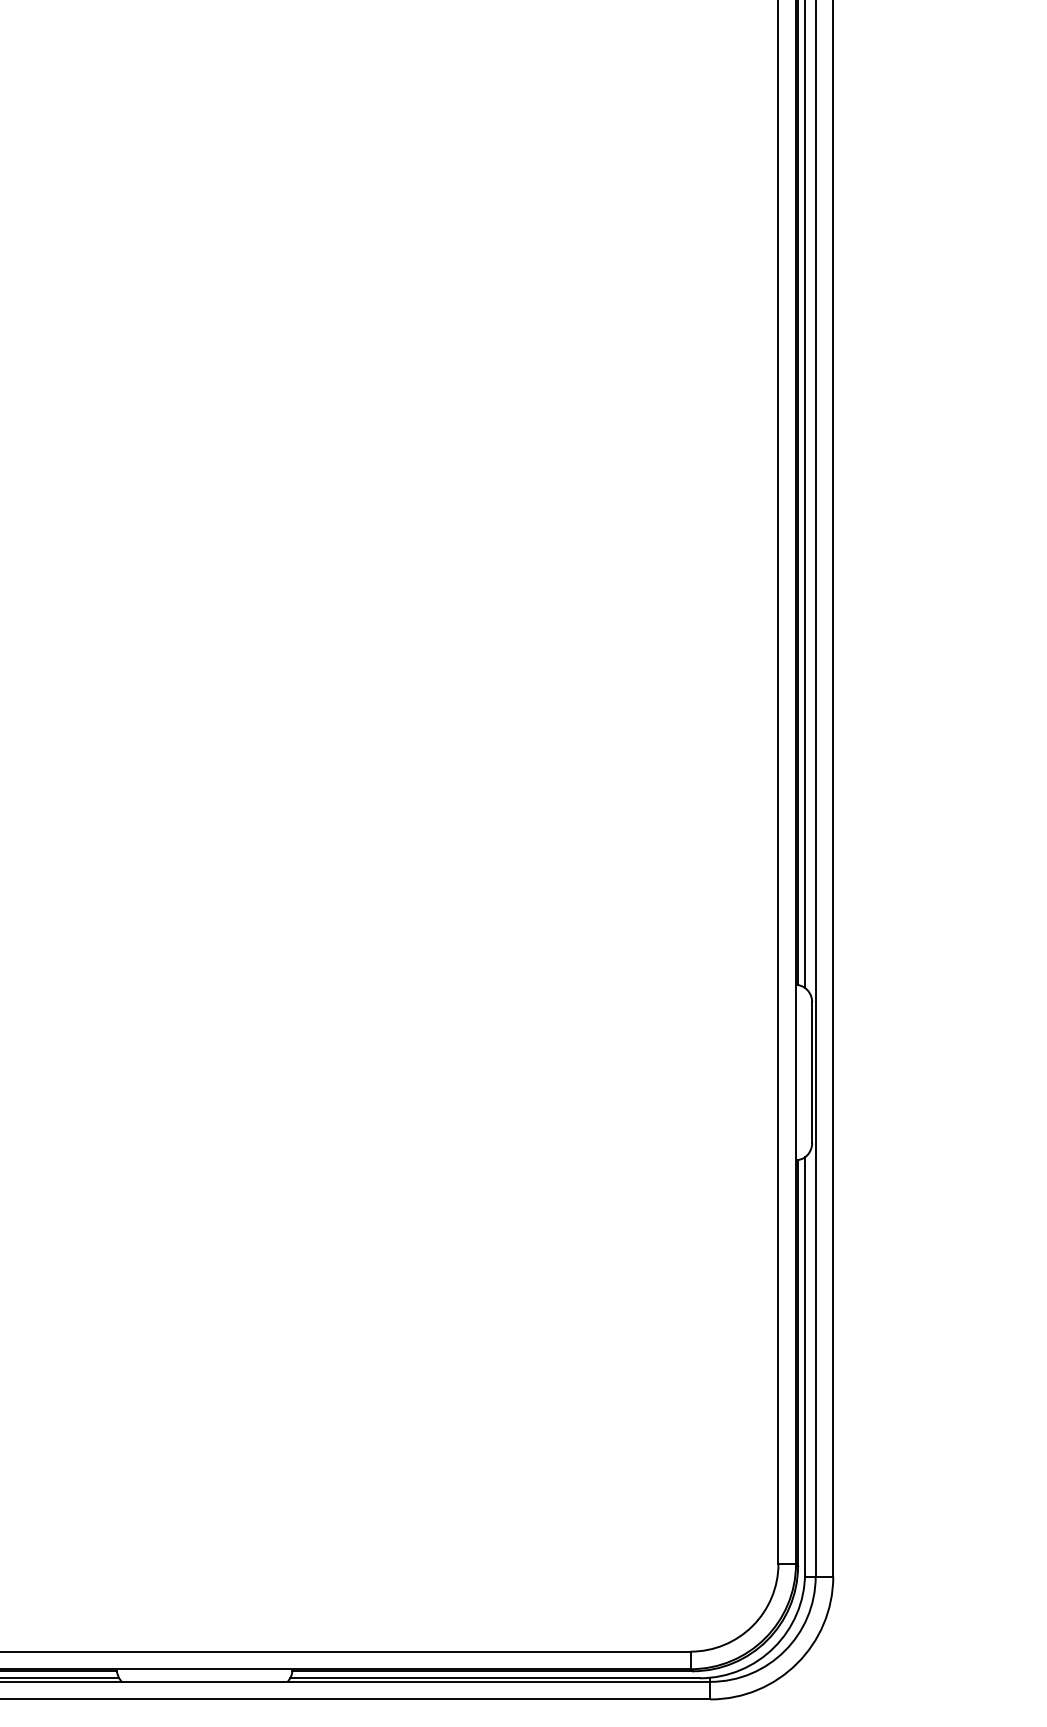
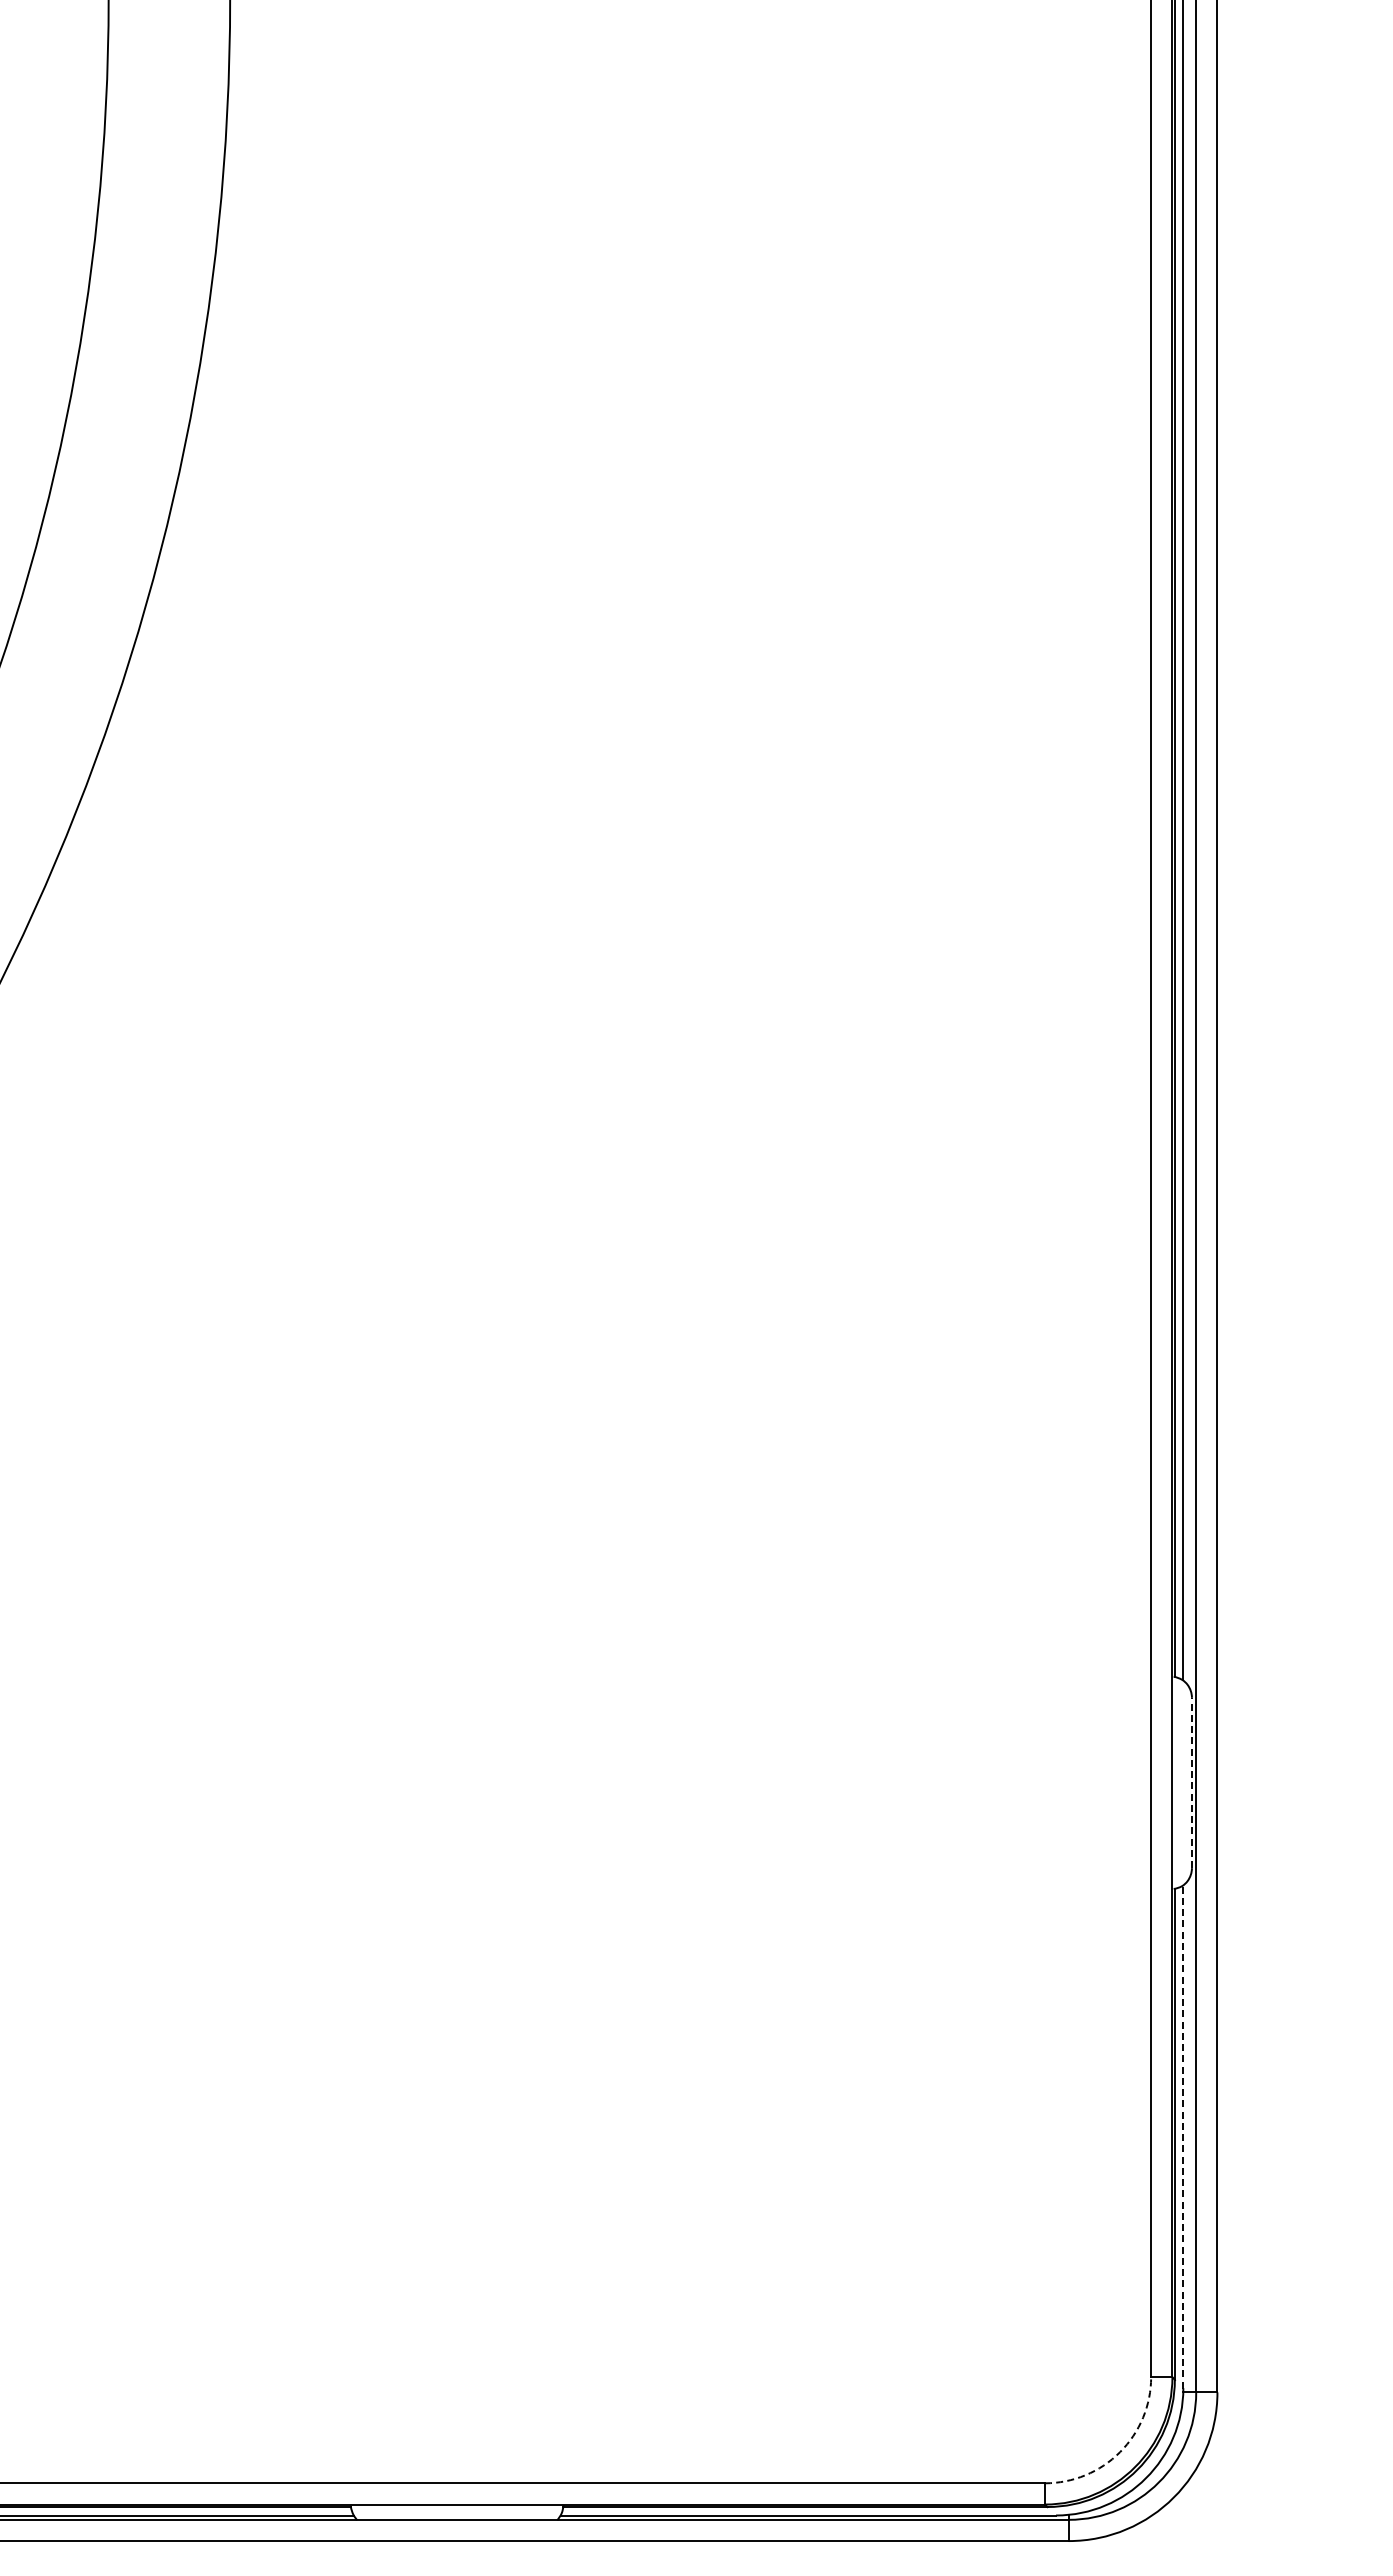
line: (811, 1072) -> (1191, 1782), solid -> dashed
line: (805, 1364) -> (1183, 2136), solid -> dashed
arc: (753, 1626) -> (1120, 2452), solid -> dashed

